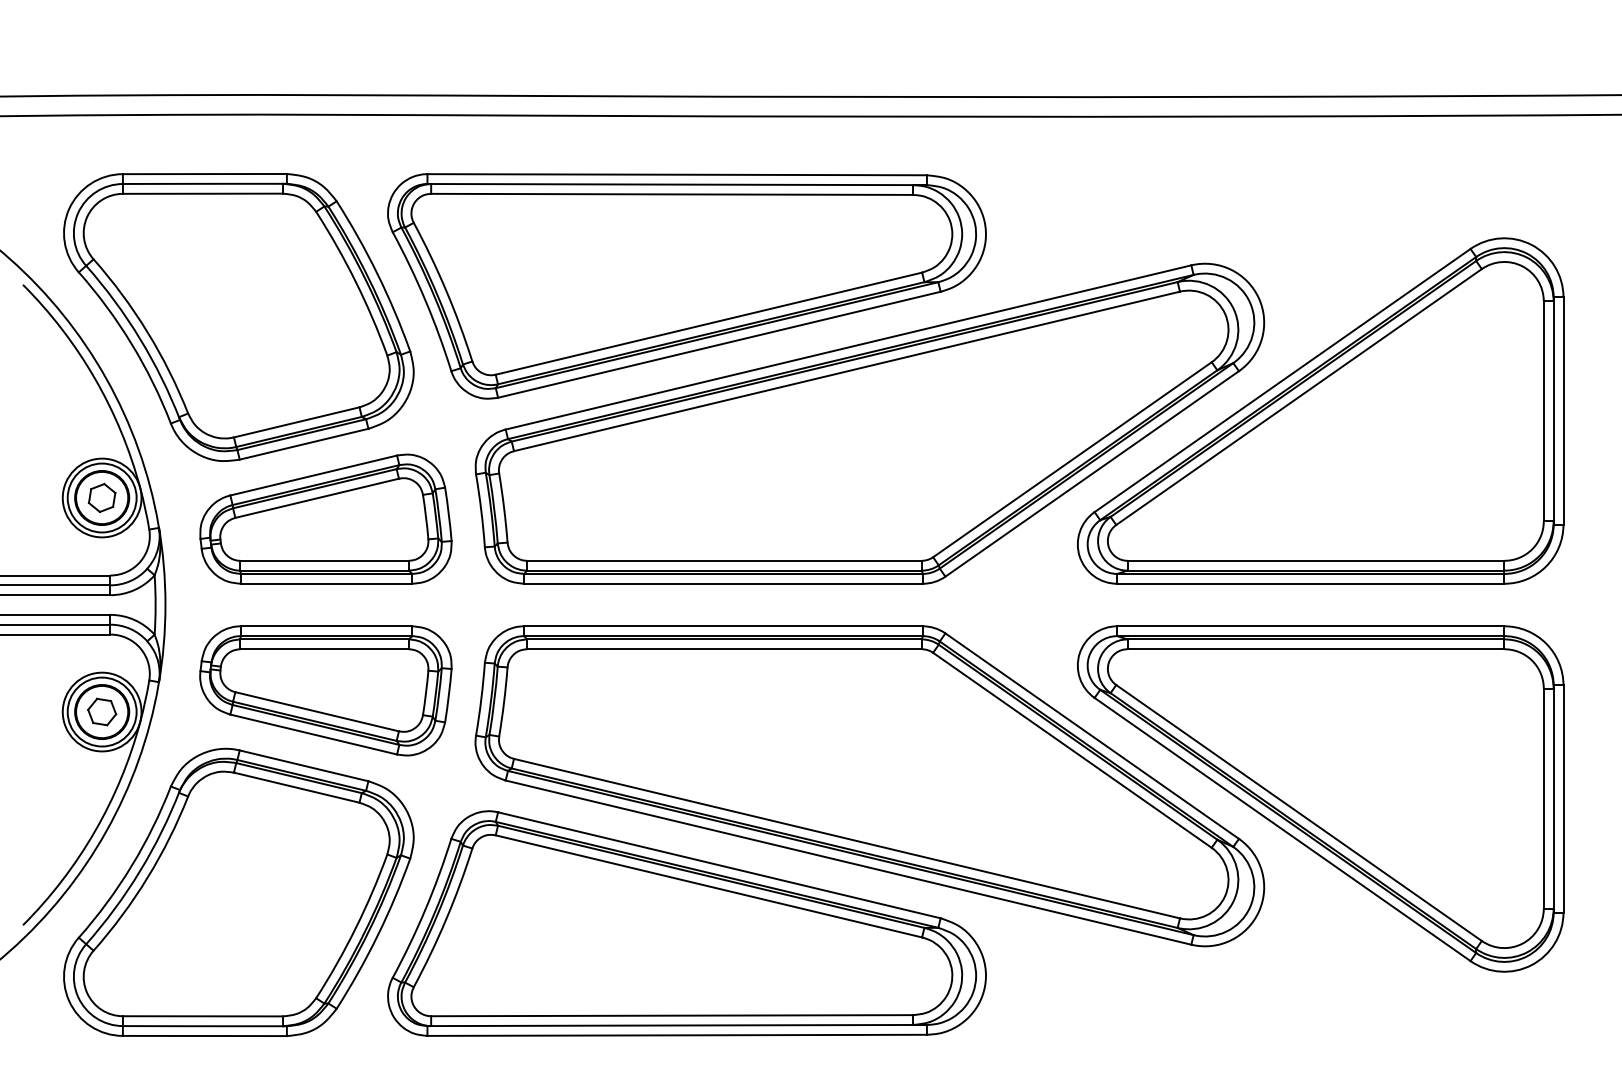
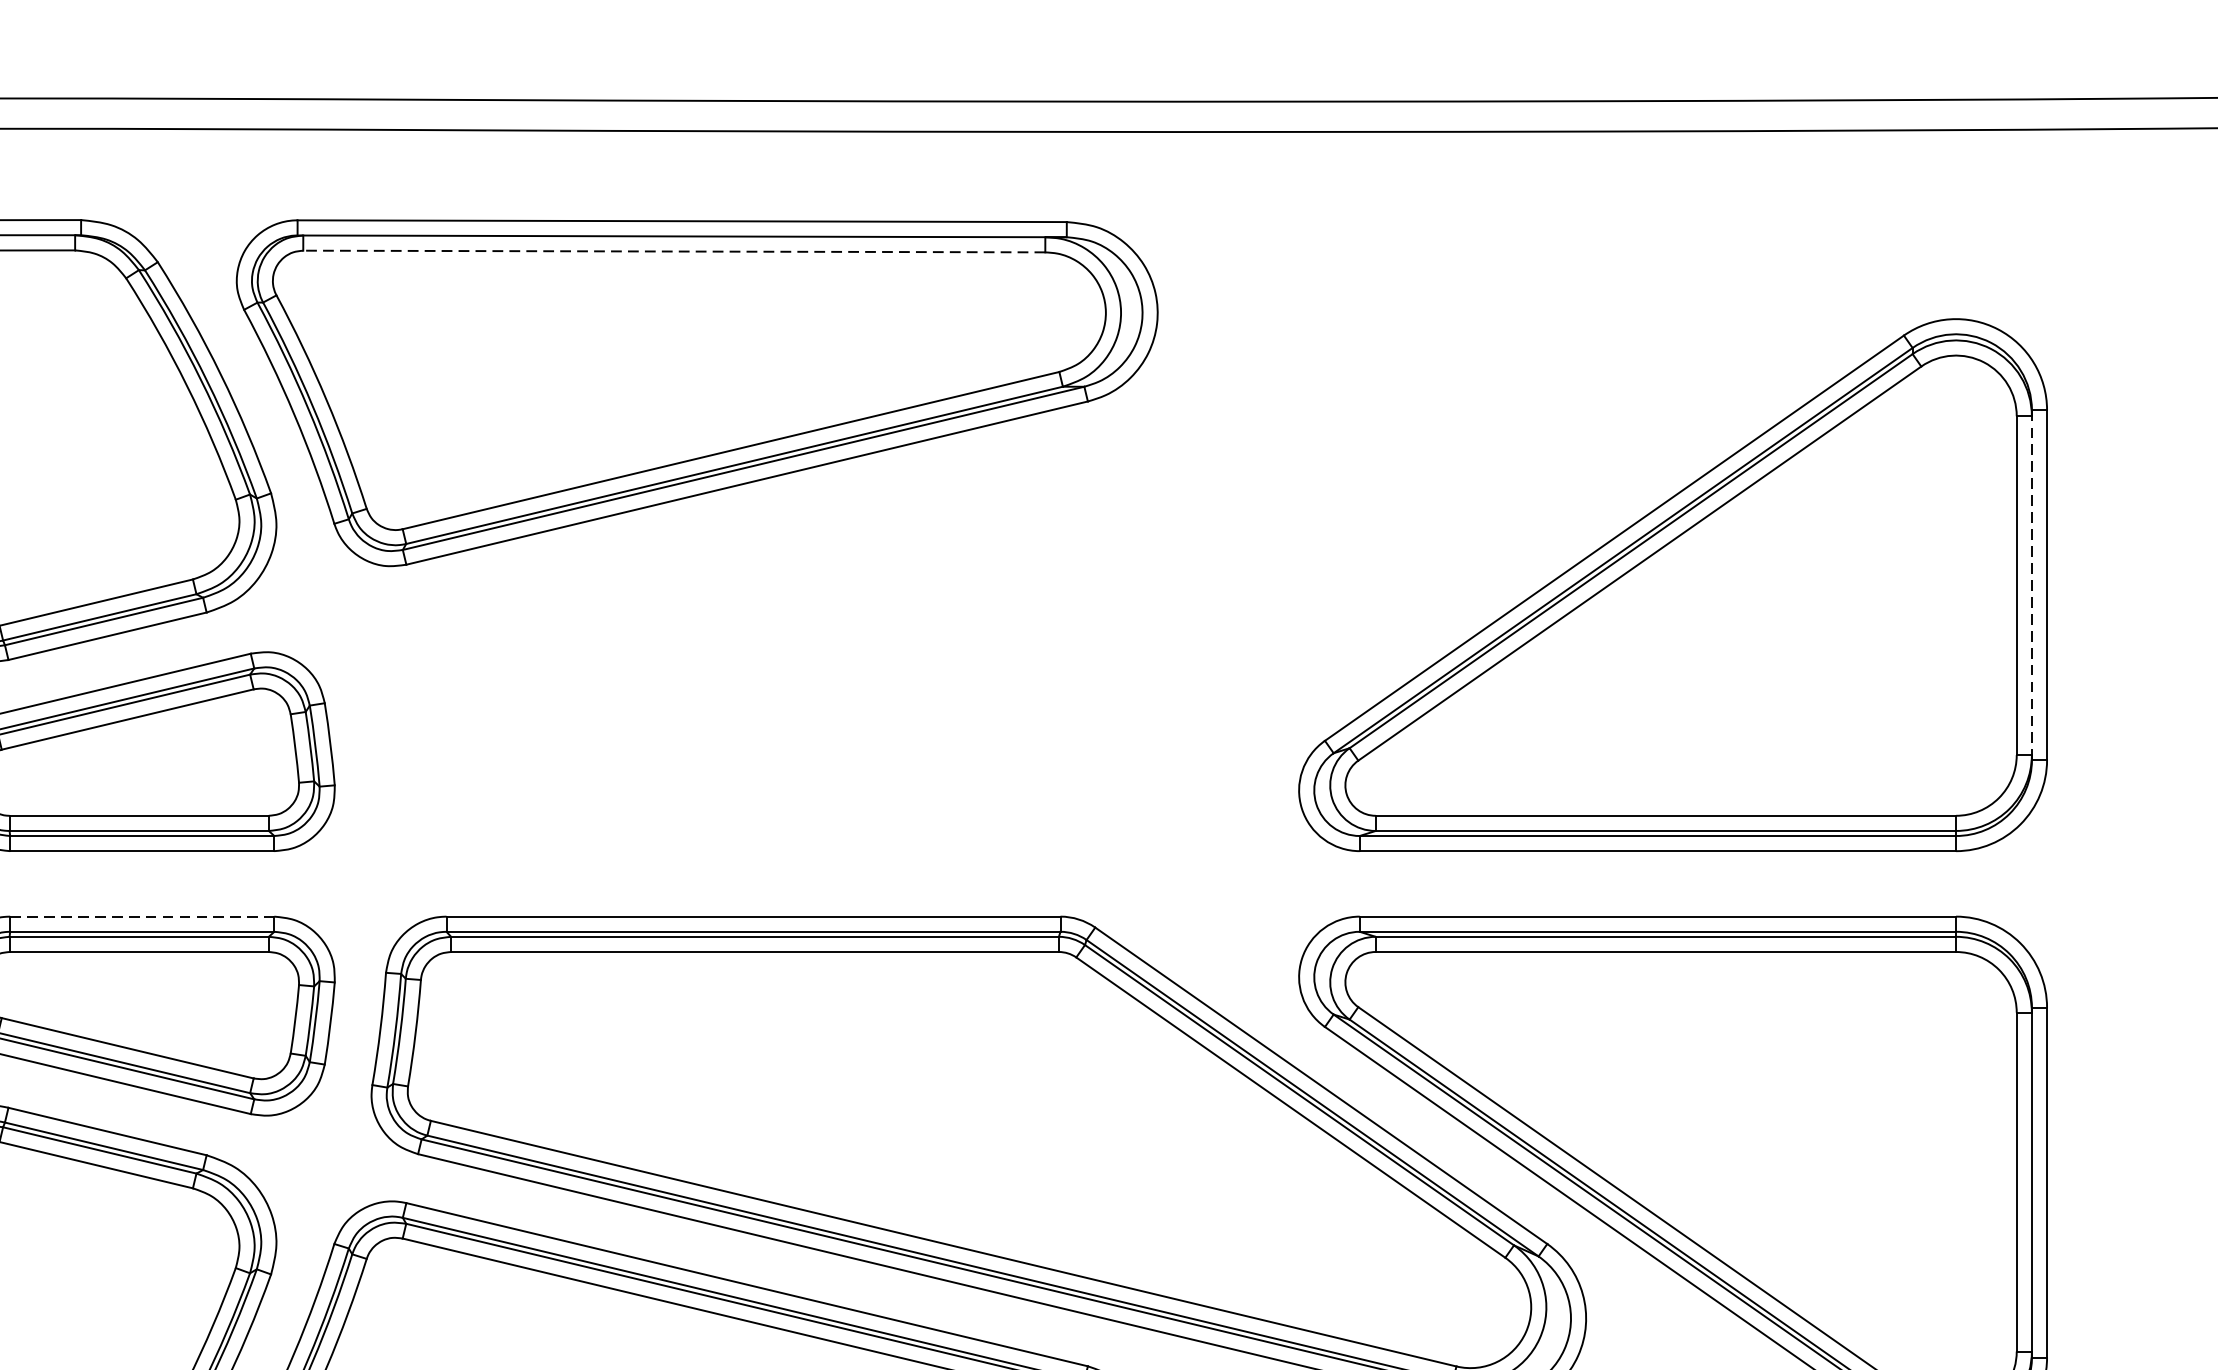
line: (672, 194) -> (674, 251), solid -> dashed
line: (1553, 411) -> (2031, 585), solid -> dashed
part: (869, 423) -> (978, 604), removed
line: (326, 626) -> (142, 916), solid -> dashed

